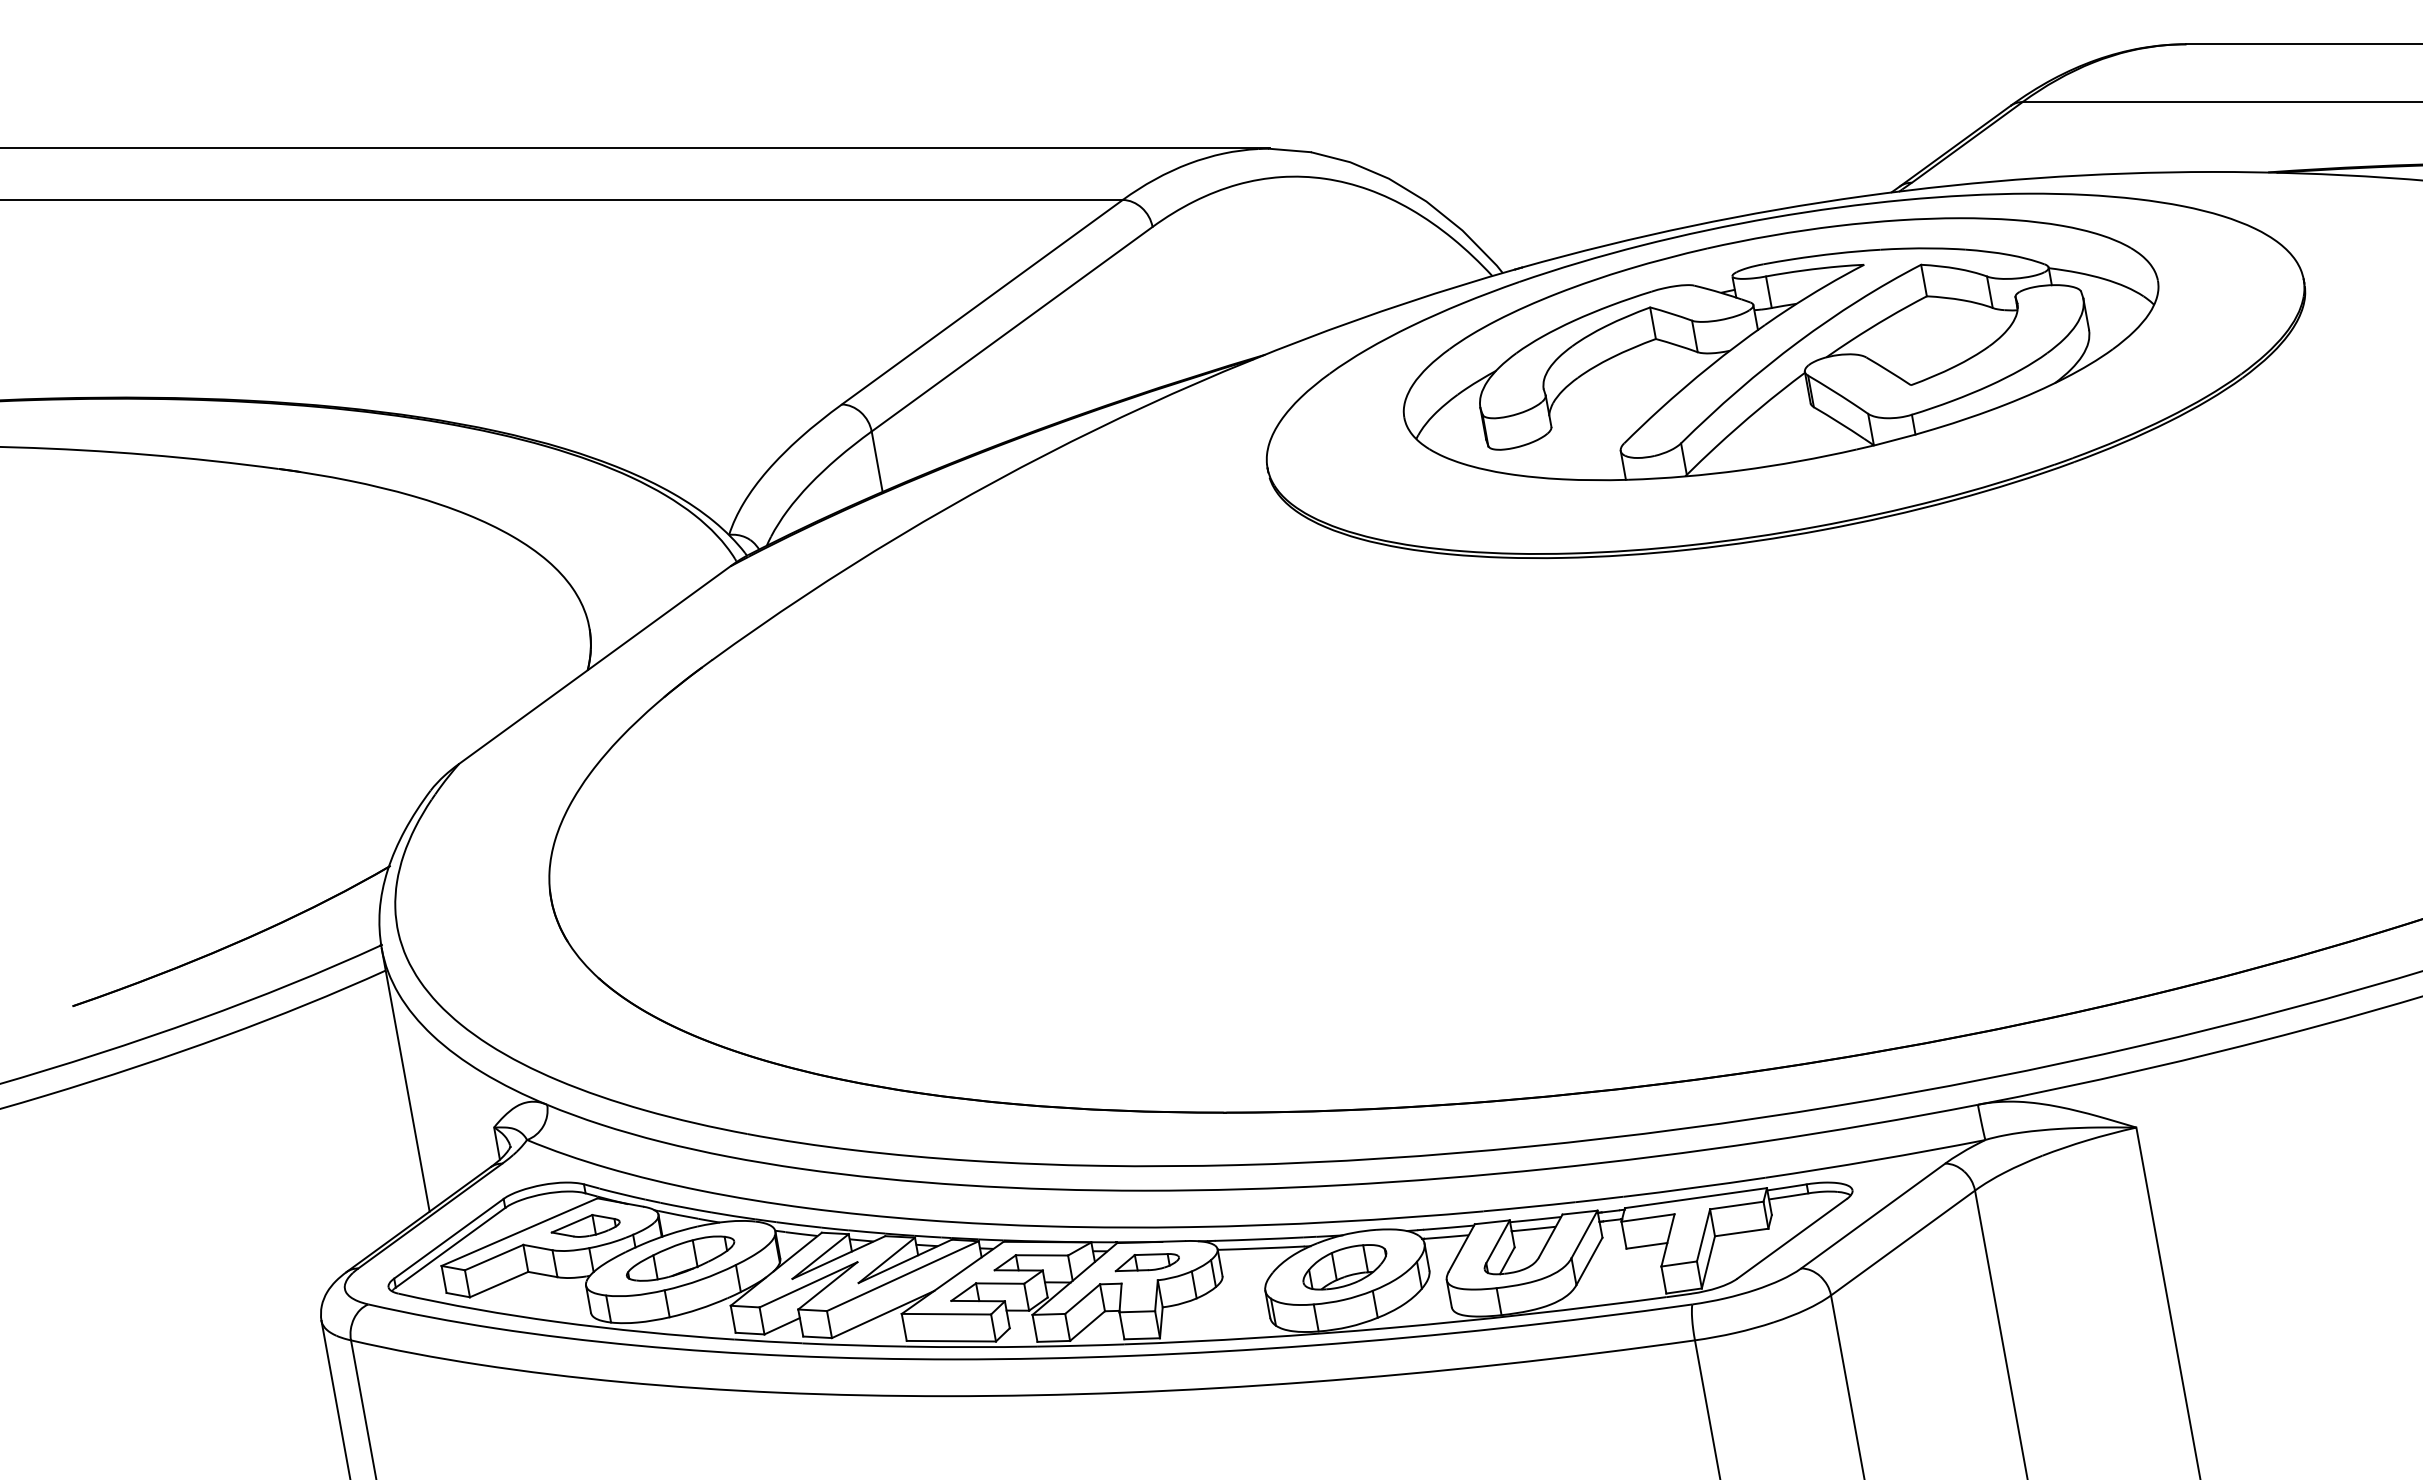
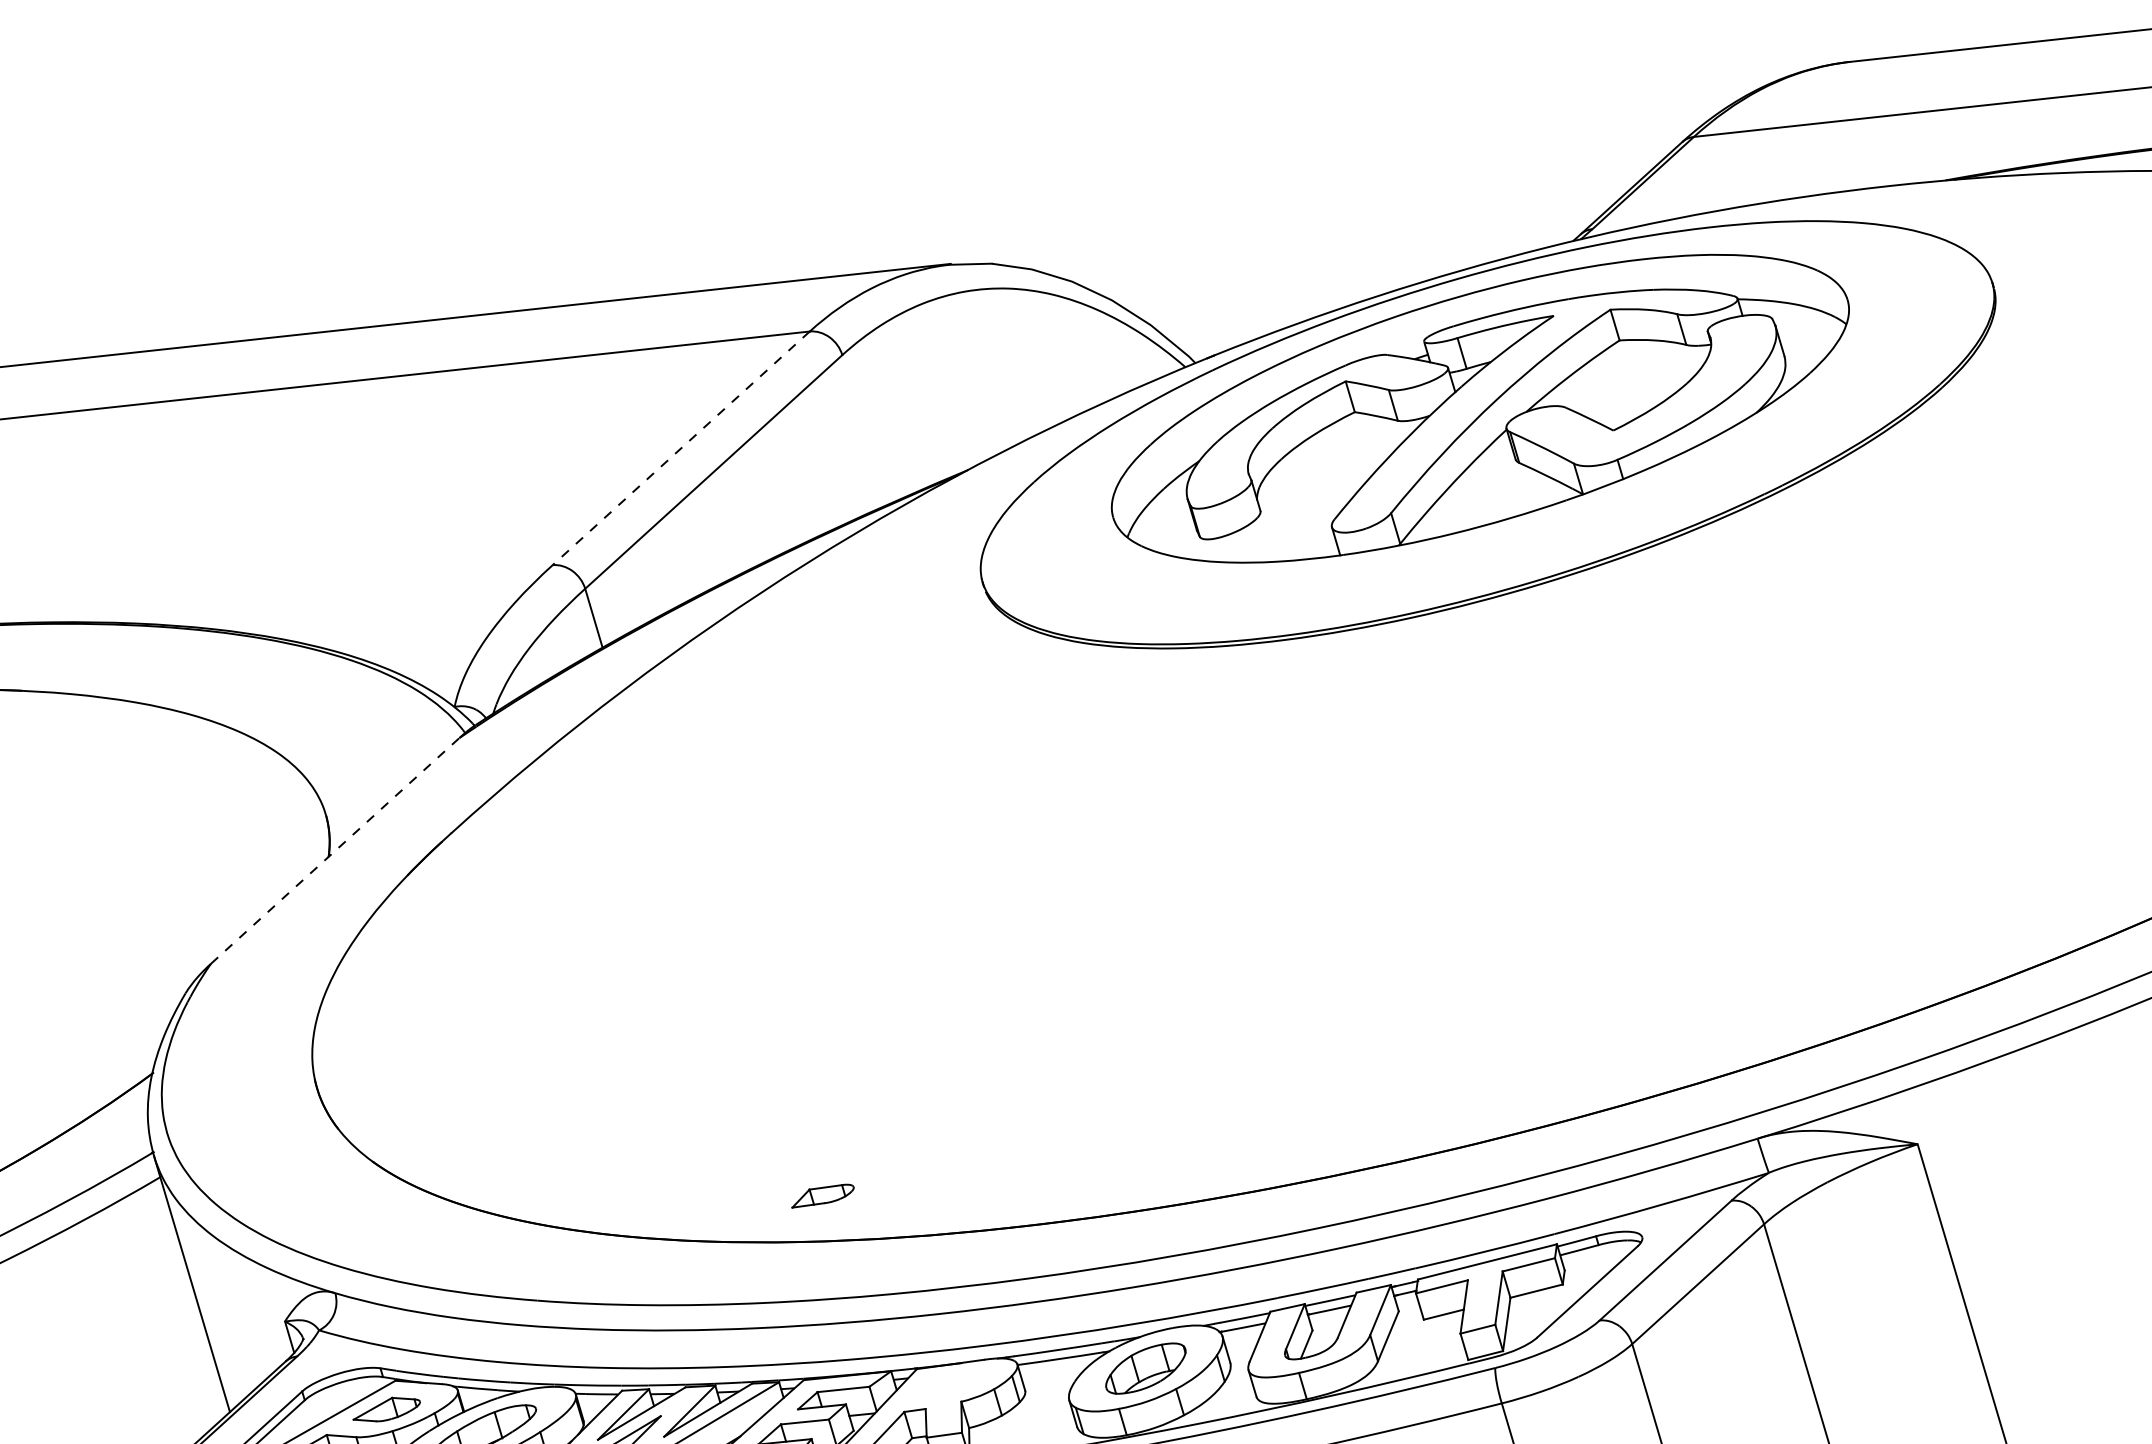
line: (982, 302) -> (681, 448), solid -> dashed
line: (594, 665) -> (334, 851), solid -> dashed
part: (1146, 1262) -> (821, 1195), moved

